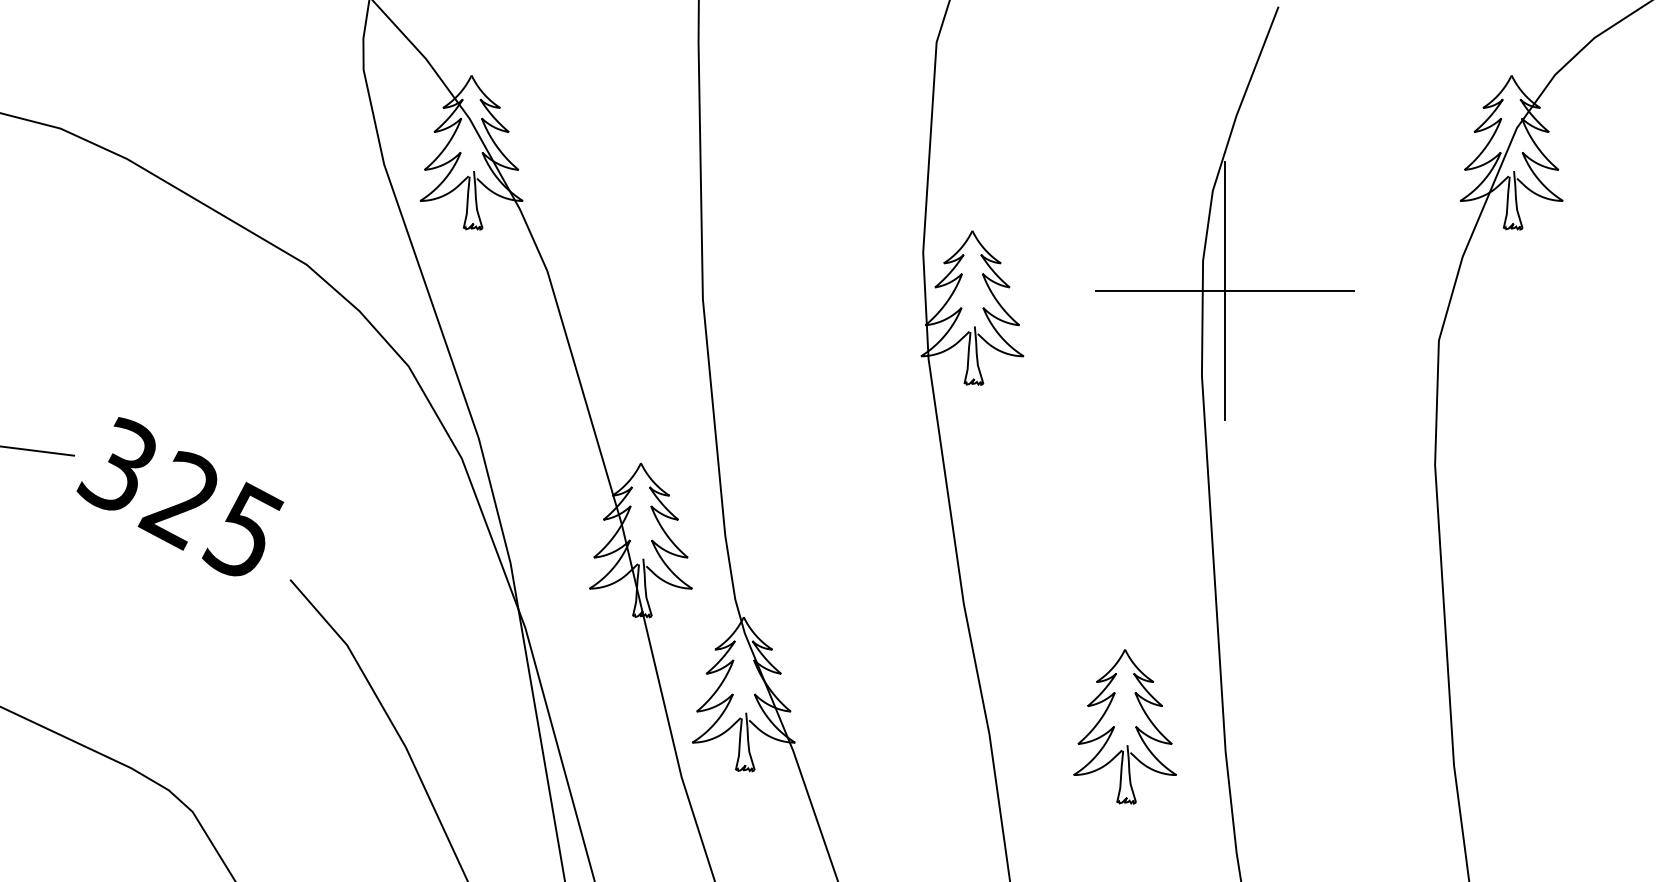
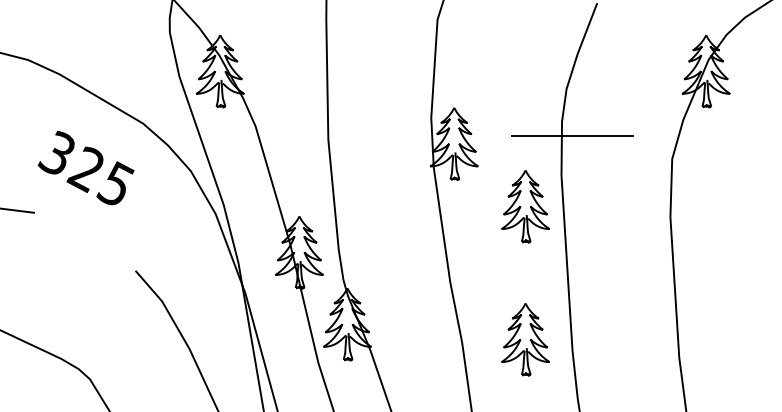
line: (1225, 290) -> (572, 135), removed
part: (1124, 442) -> (525, 206), added
text: (178, 495) -> (85, 167), moved

